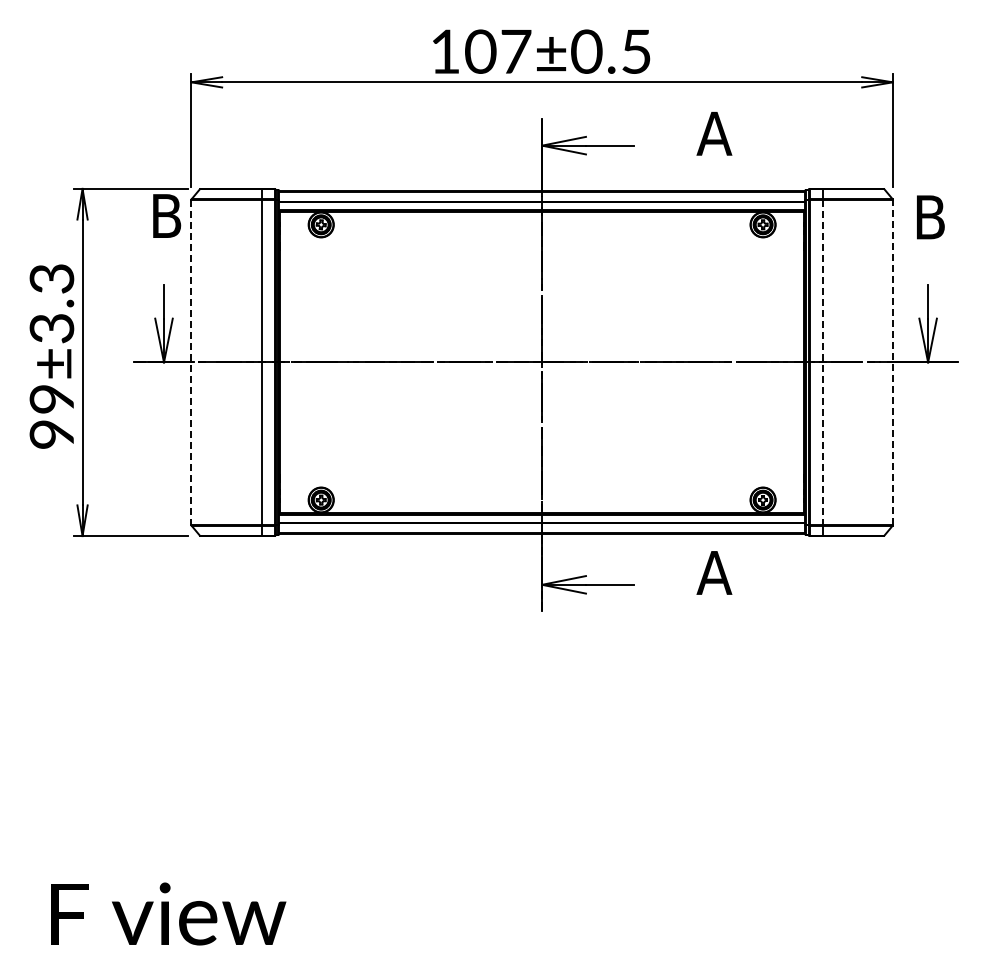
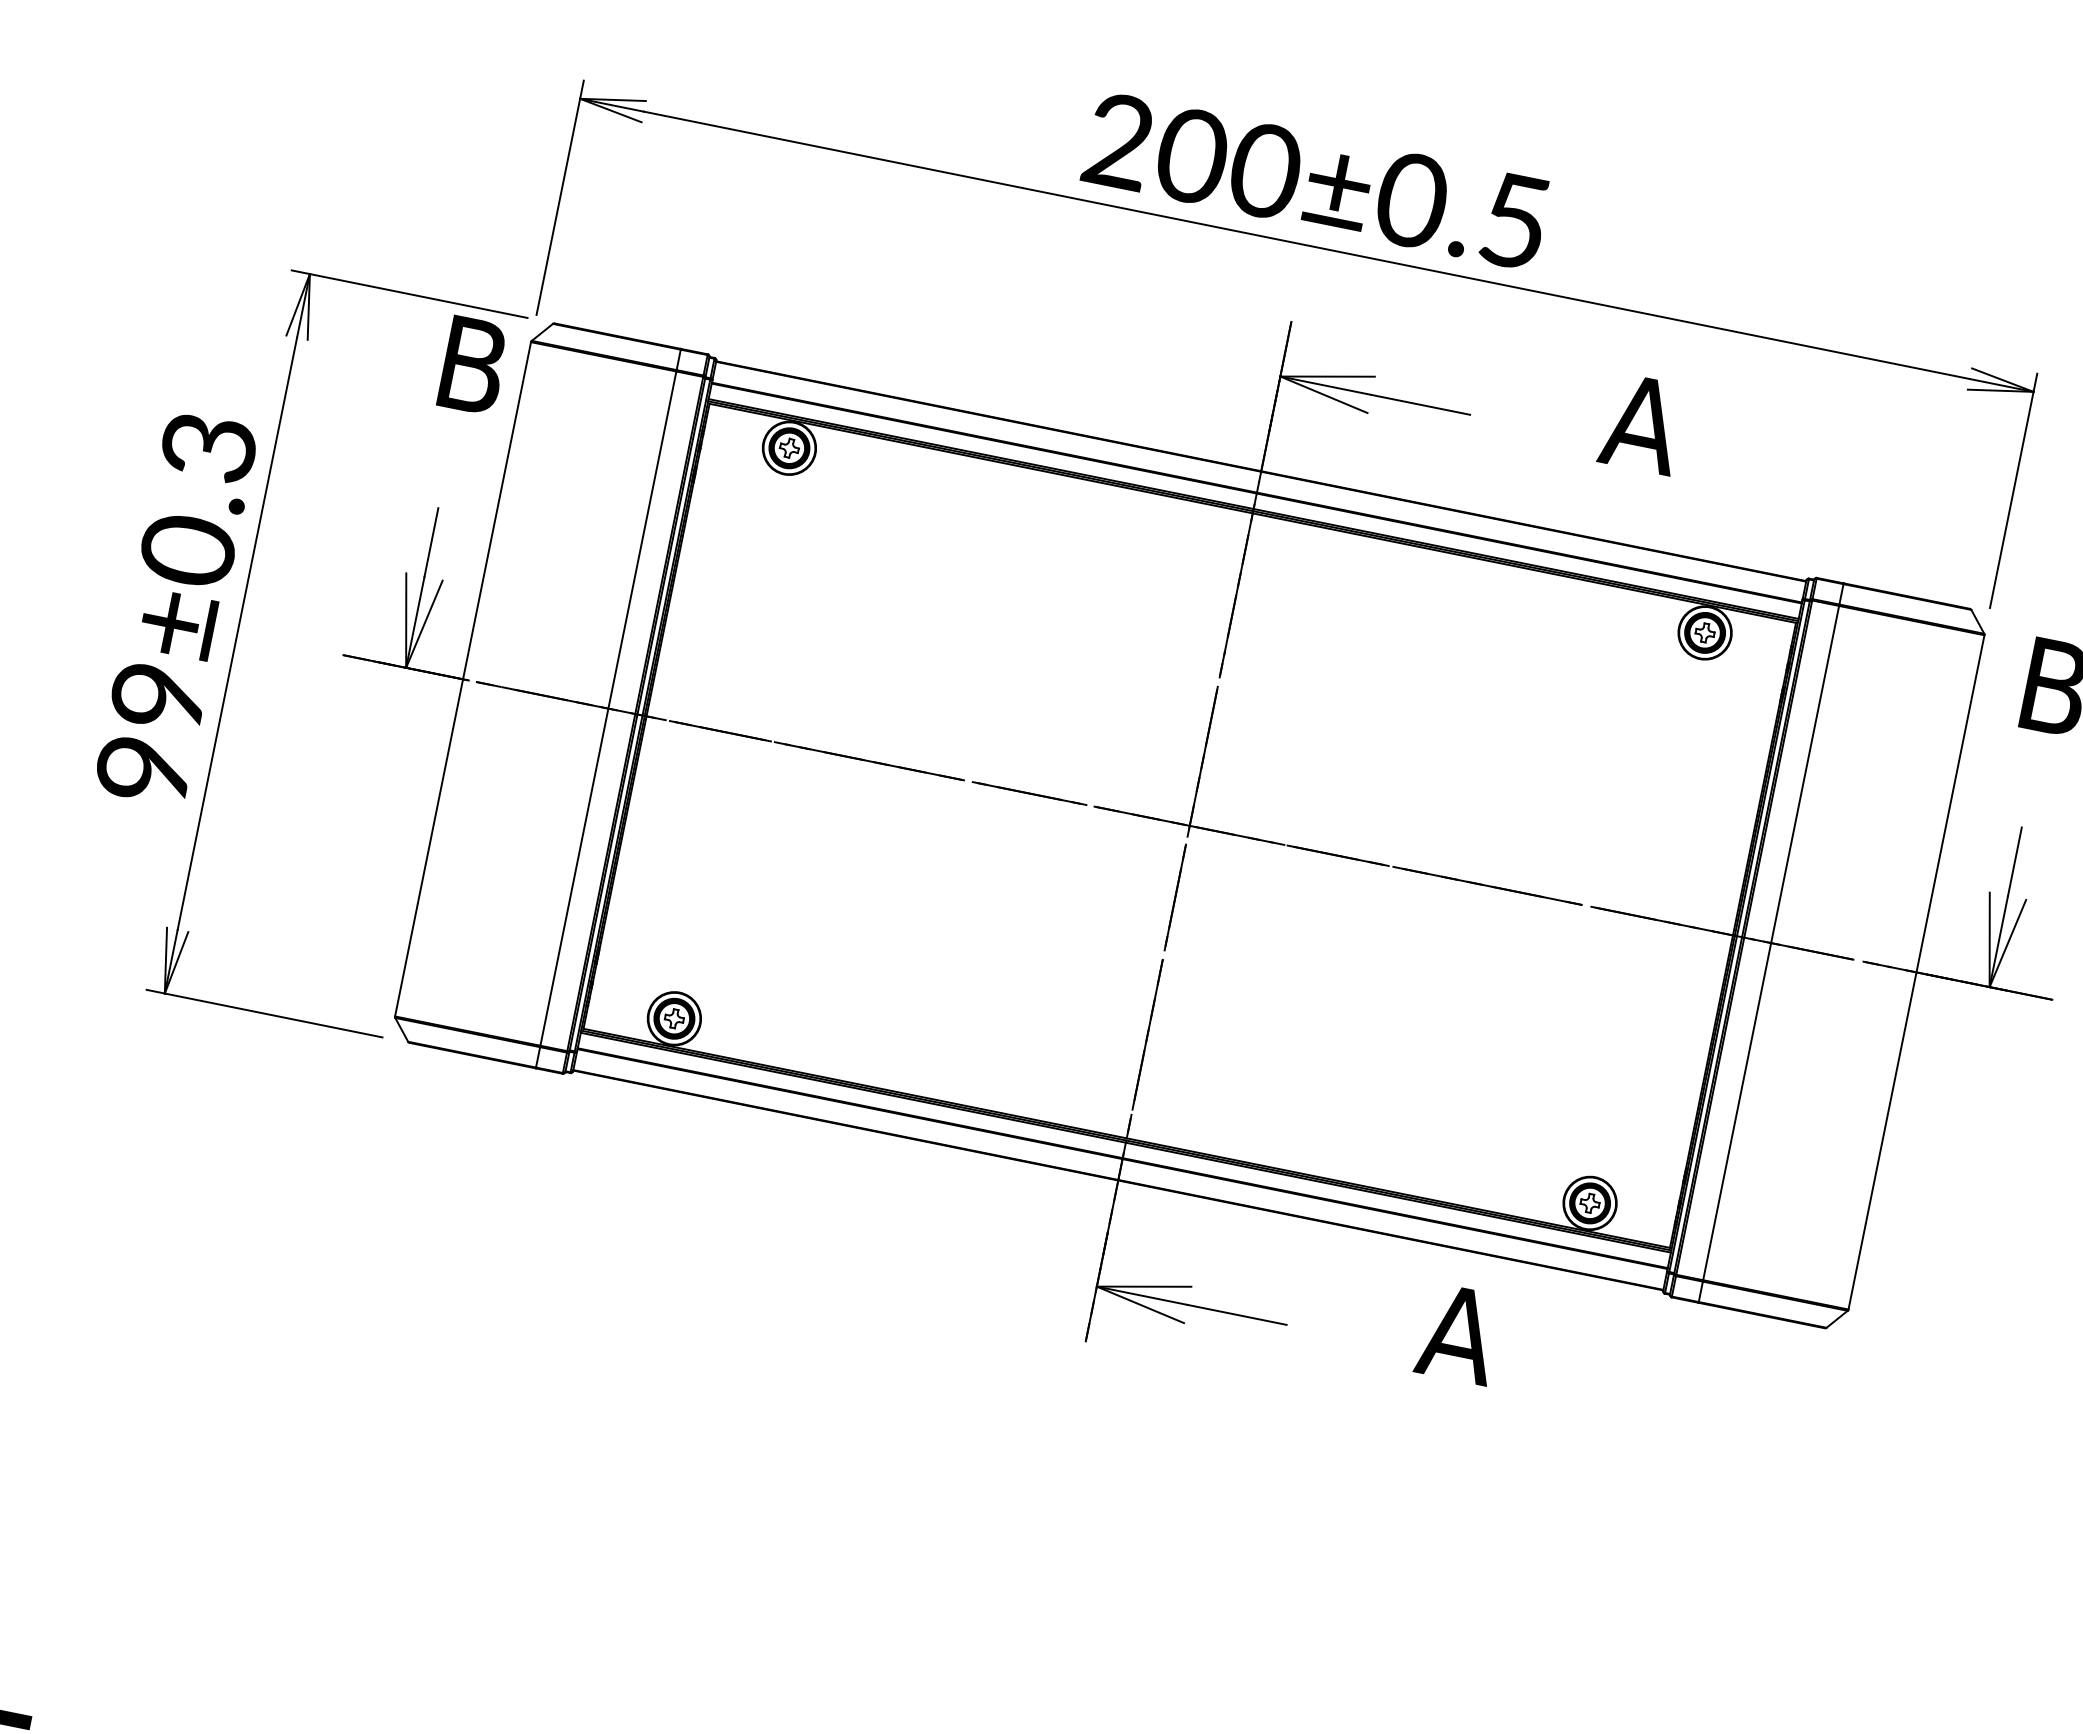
text: (480, 51) -> (1191, 155), 107±0.5 -> 200±0.5
text: (51, 328) -> (187, 550), 99±3.3 -> 99±0.3
line: (191, 362) -> (463, 679), dashed -> solid
line: (822, 362) -> (1770, 943), dashed -> solid
line: (892, 362) -> (1915, 972), dashed -> solid

